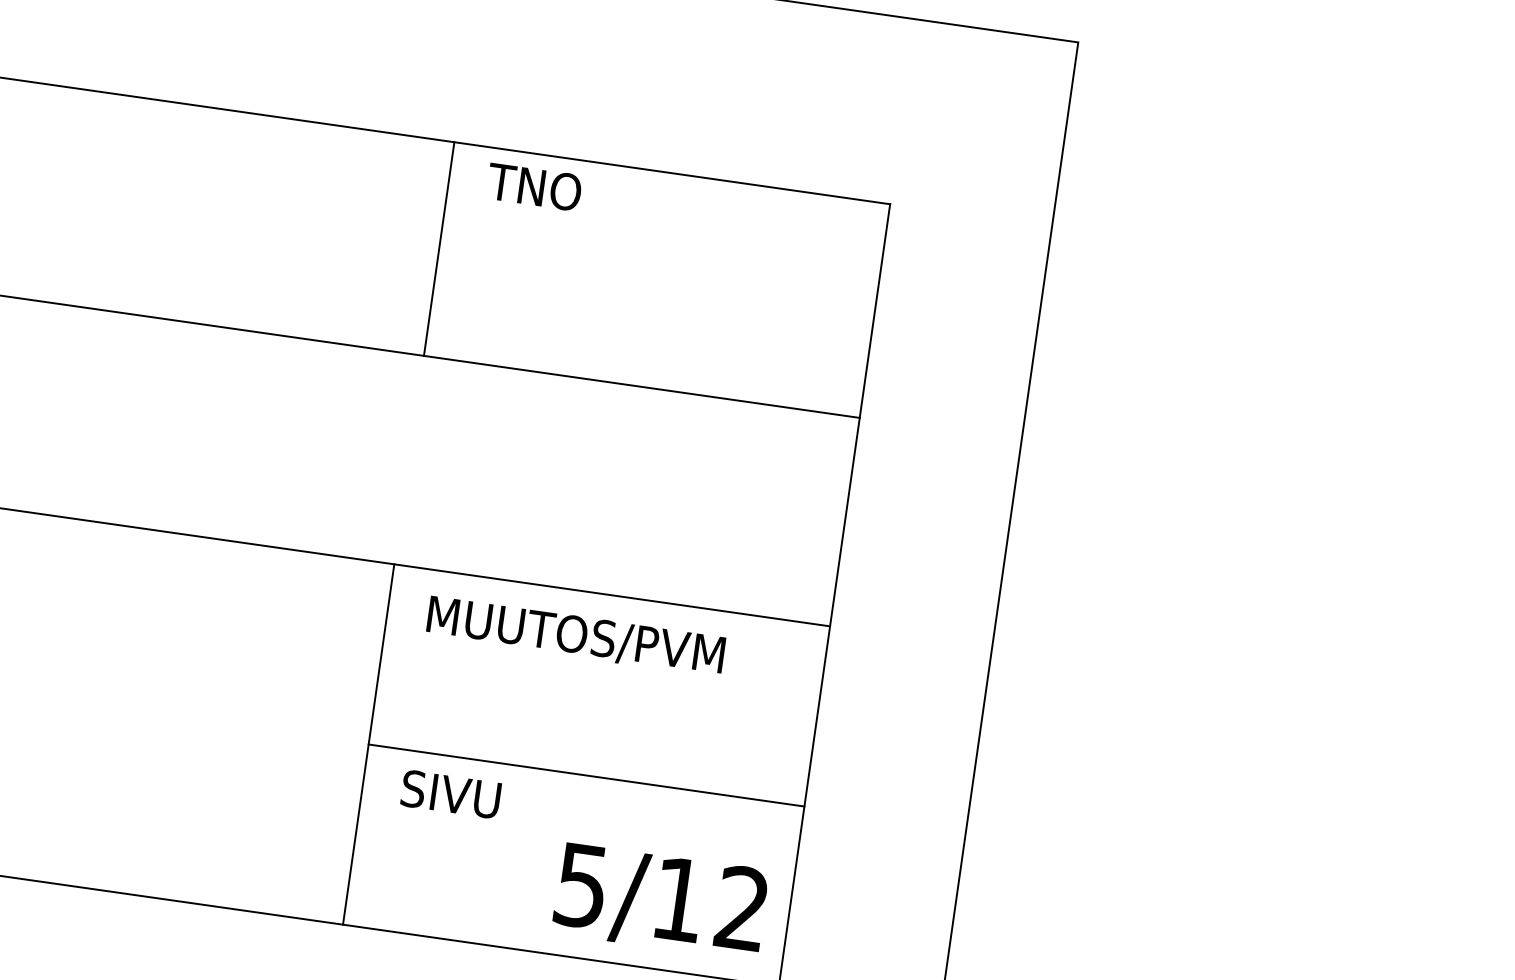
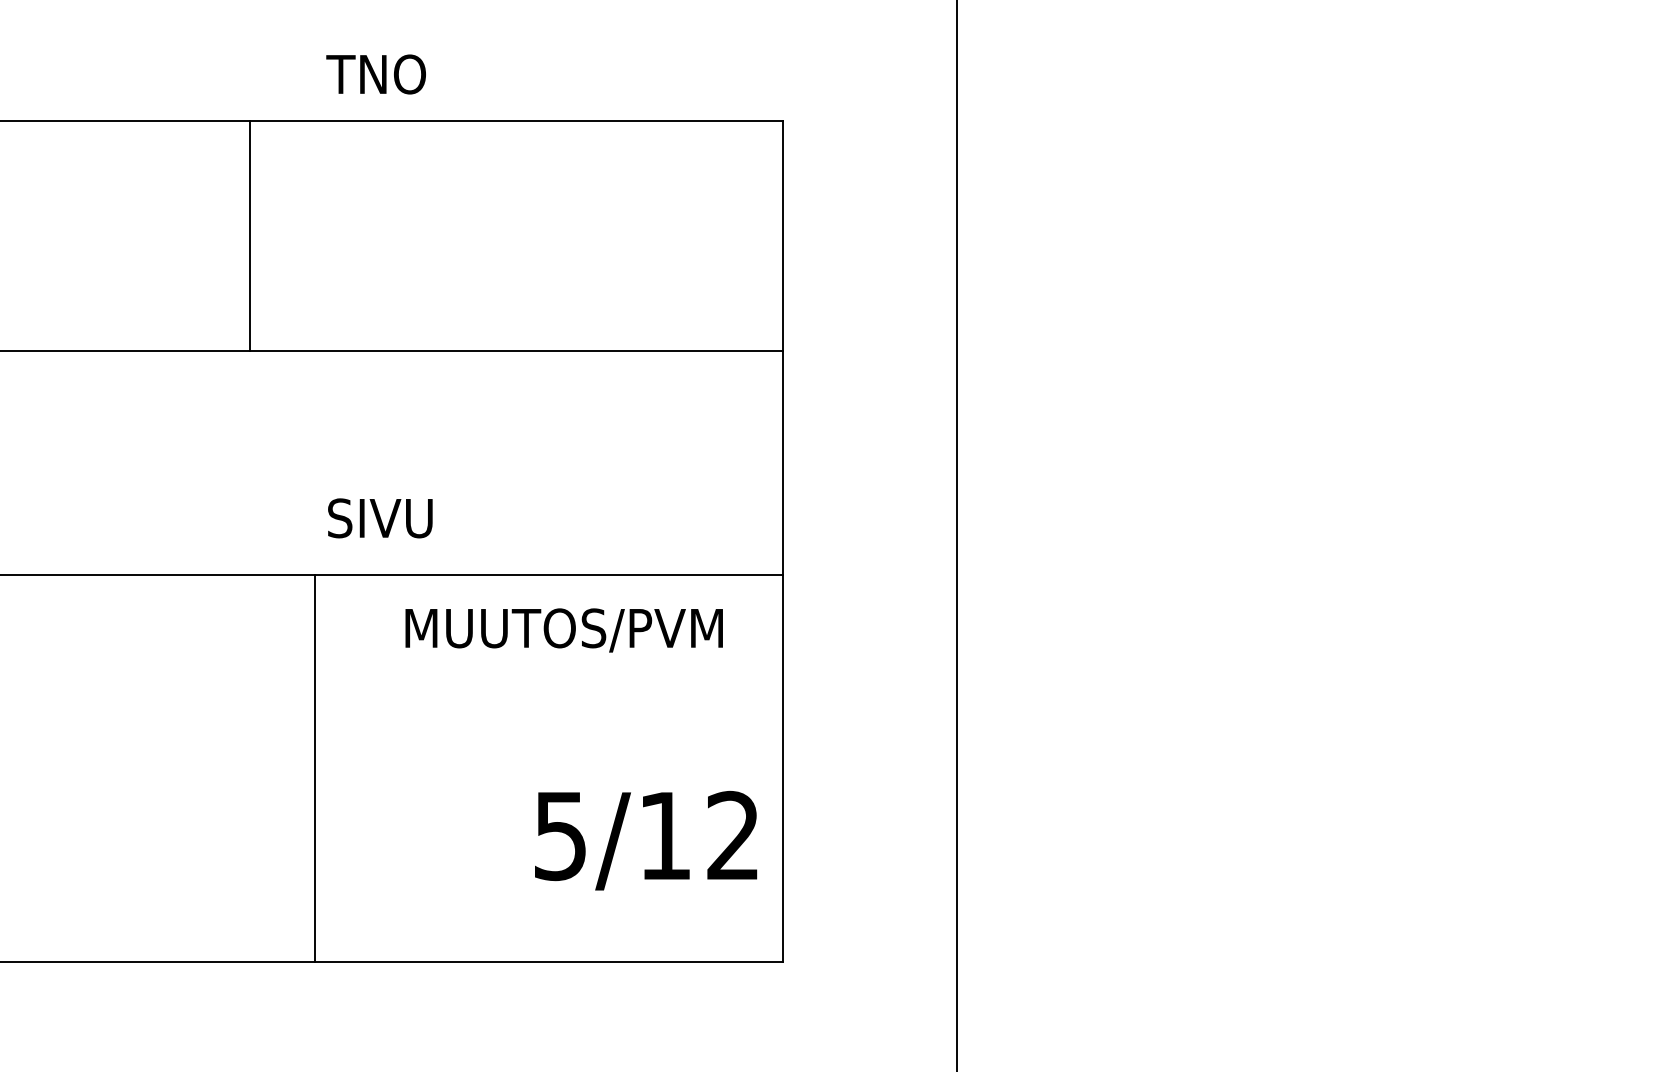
text: (533, 187) -> (375, 74), moved
line: (439, 248) -> (250, 235), moved
text: (575, 636) -> (563, 630), moved
line: (586, 775) -> (549, 768), removed
text: (451, 794) -> (380, 518), moved
text: (660, 901) -> (646, 840), moved

